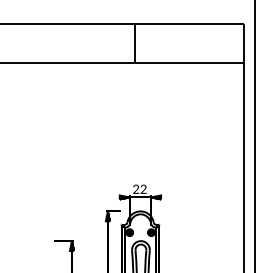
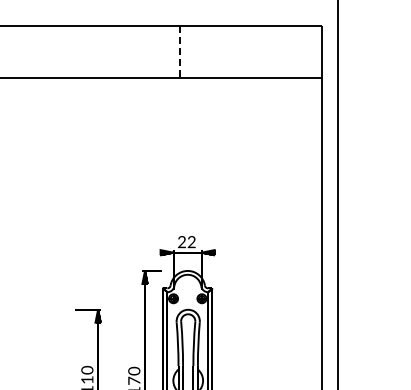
line: (135, 43) -> (180, 51), solid -> dashed

